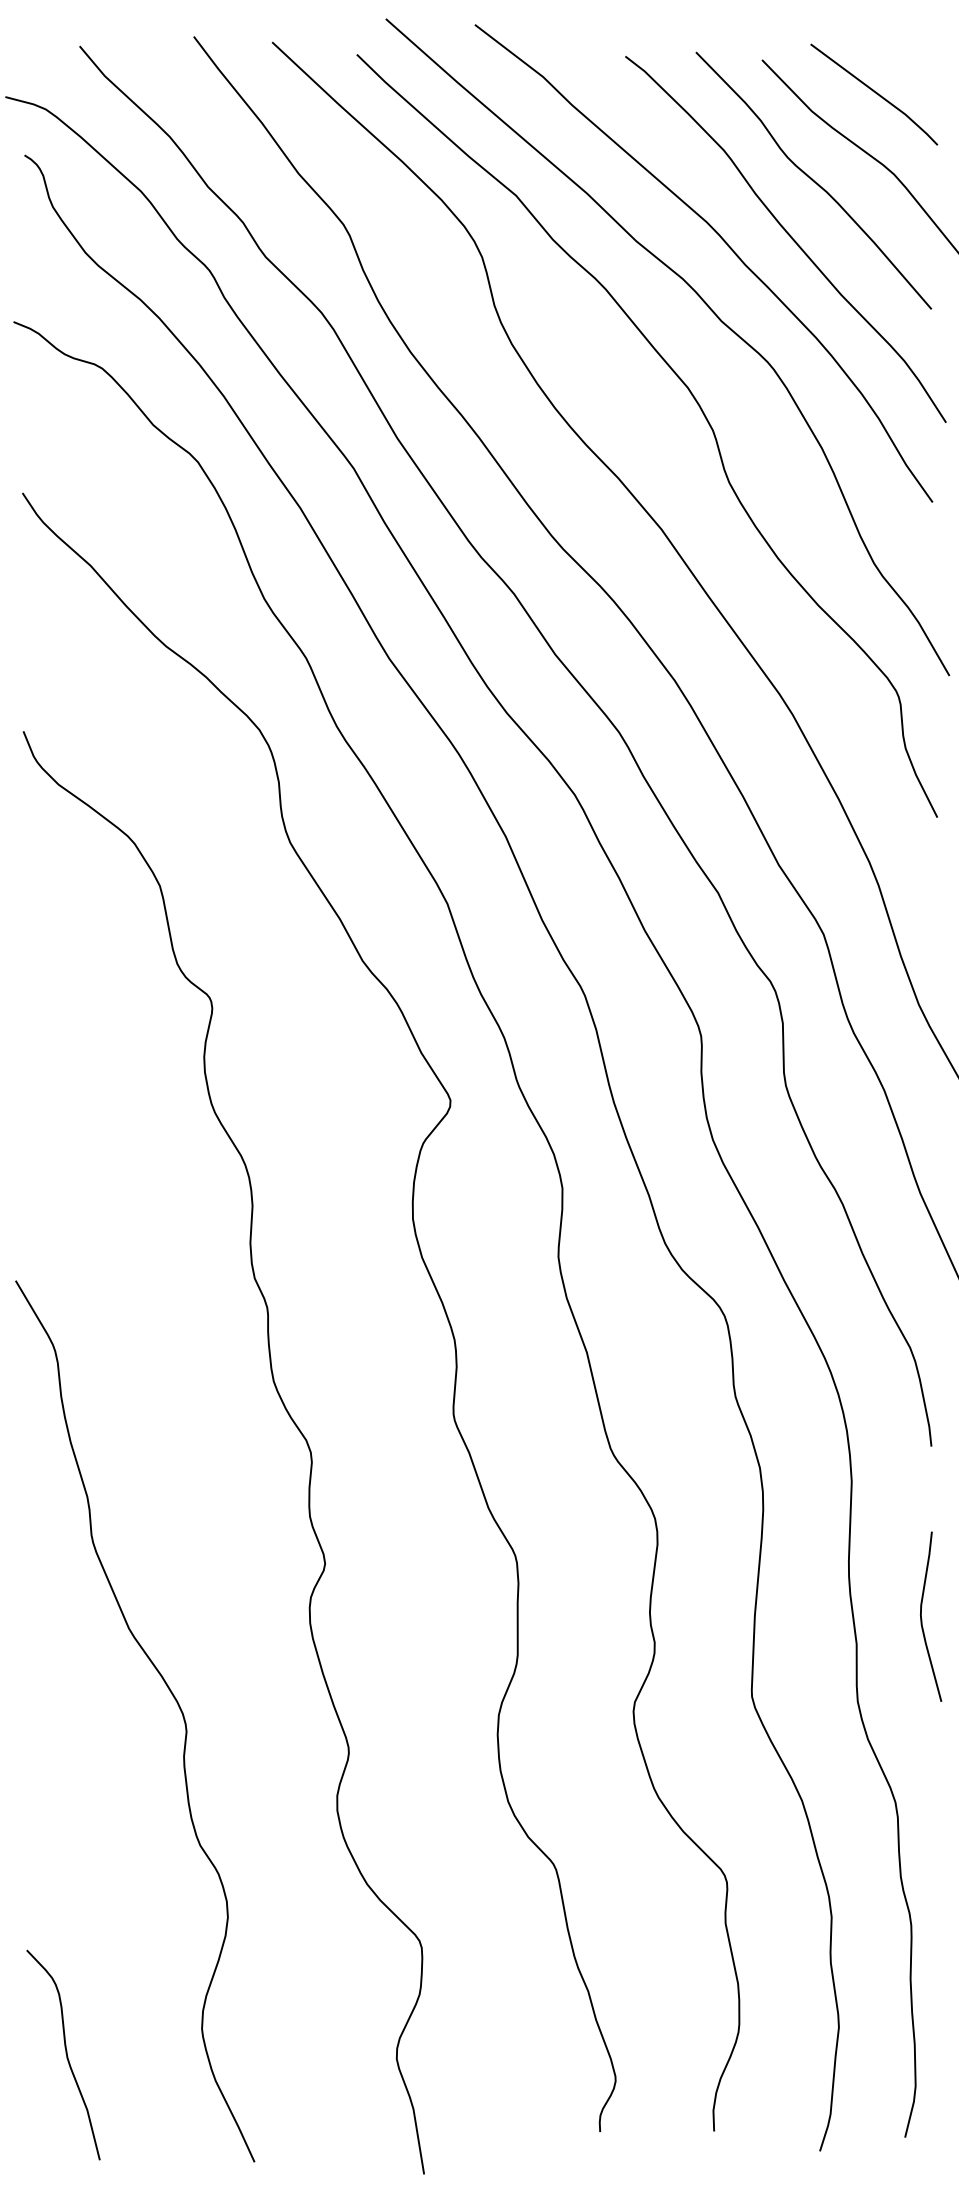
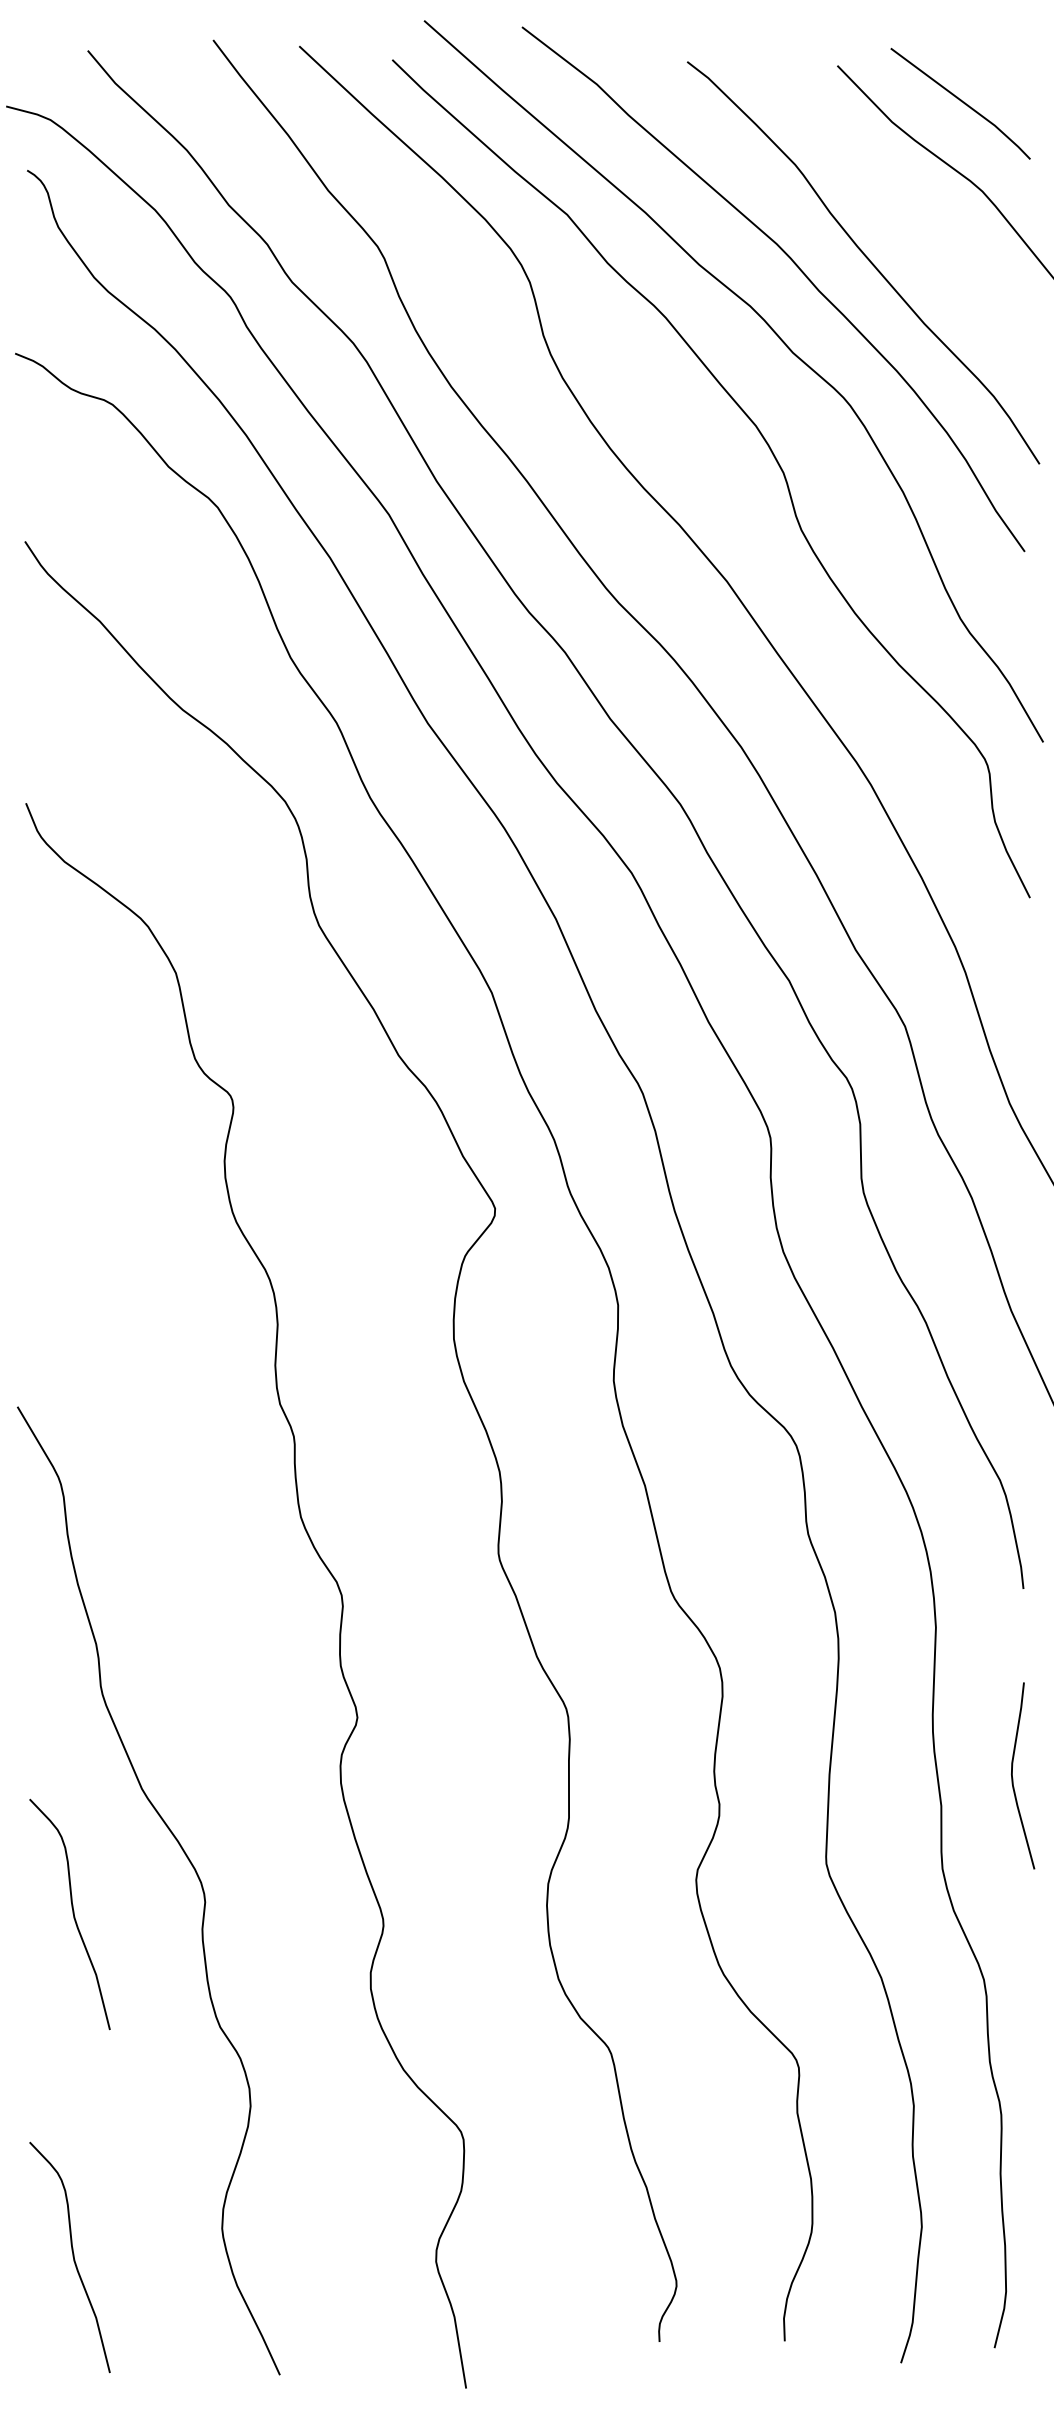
curve: (813, 179) -> (893, 197), removed
curve: (65, 1741) -> (72, 1913), added

